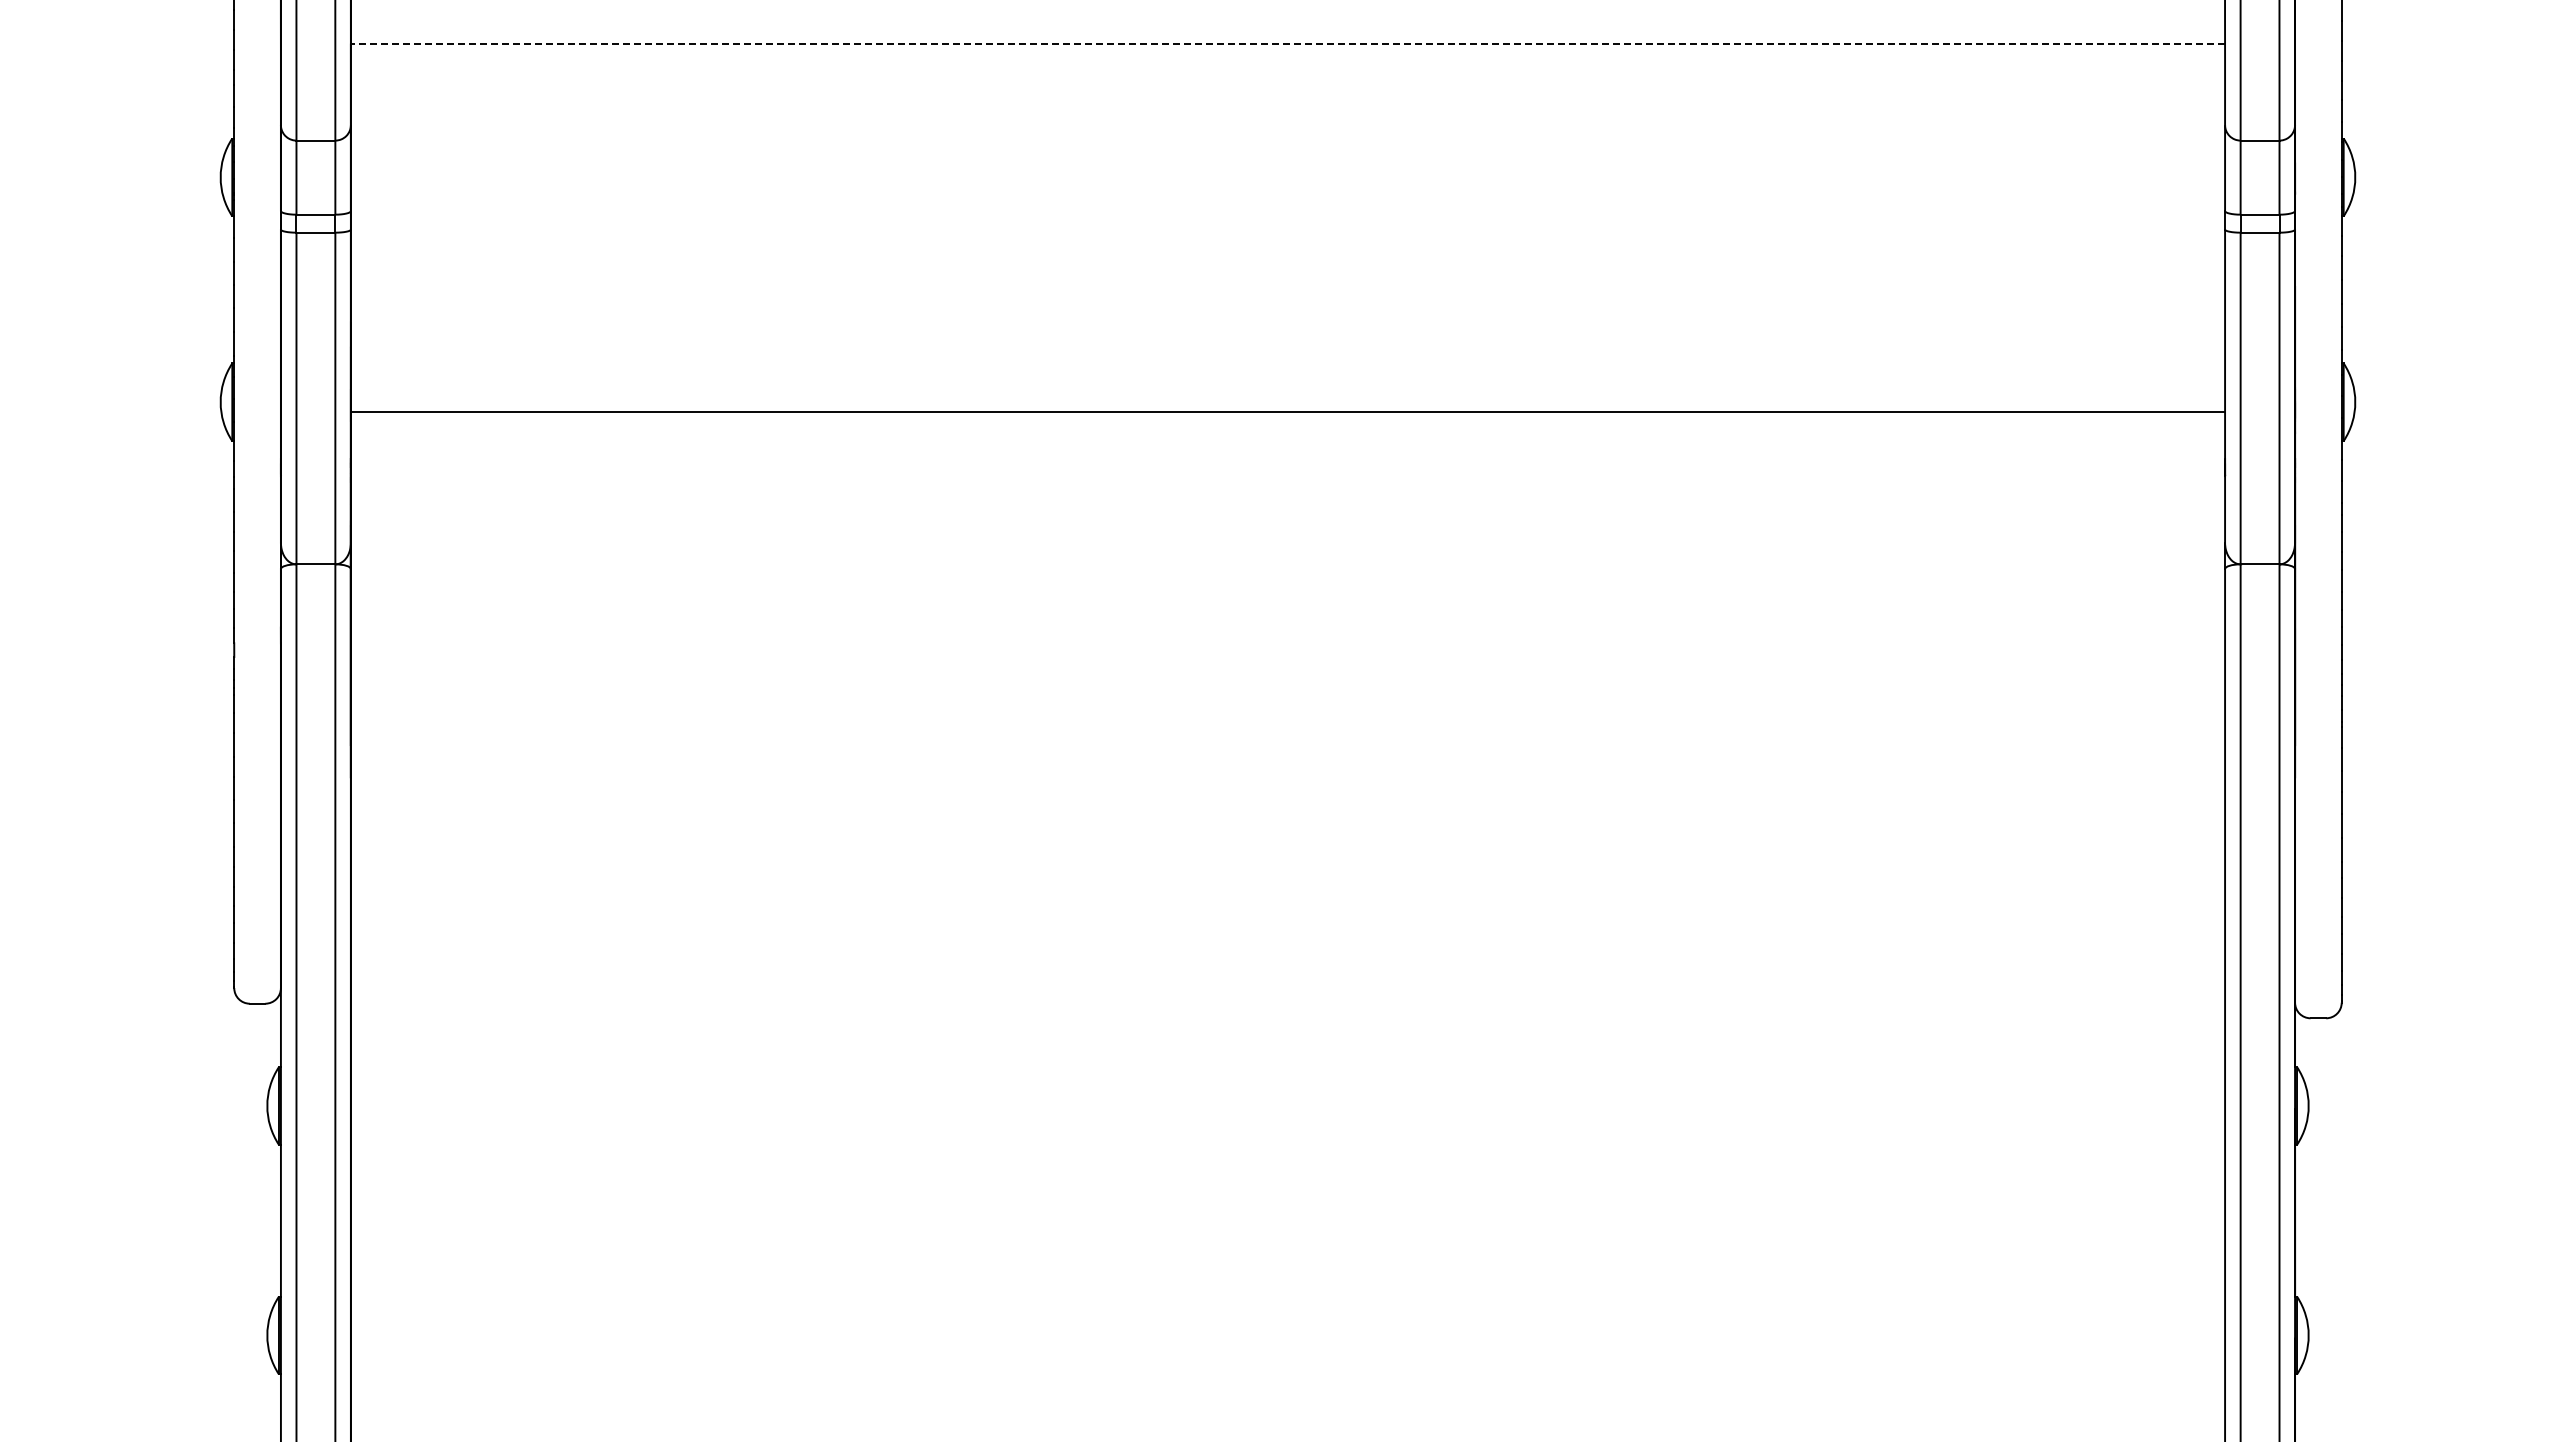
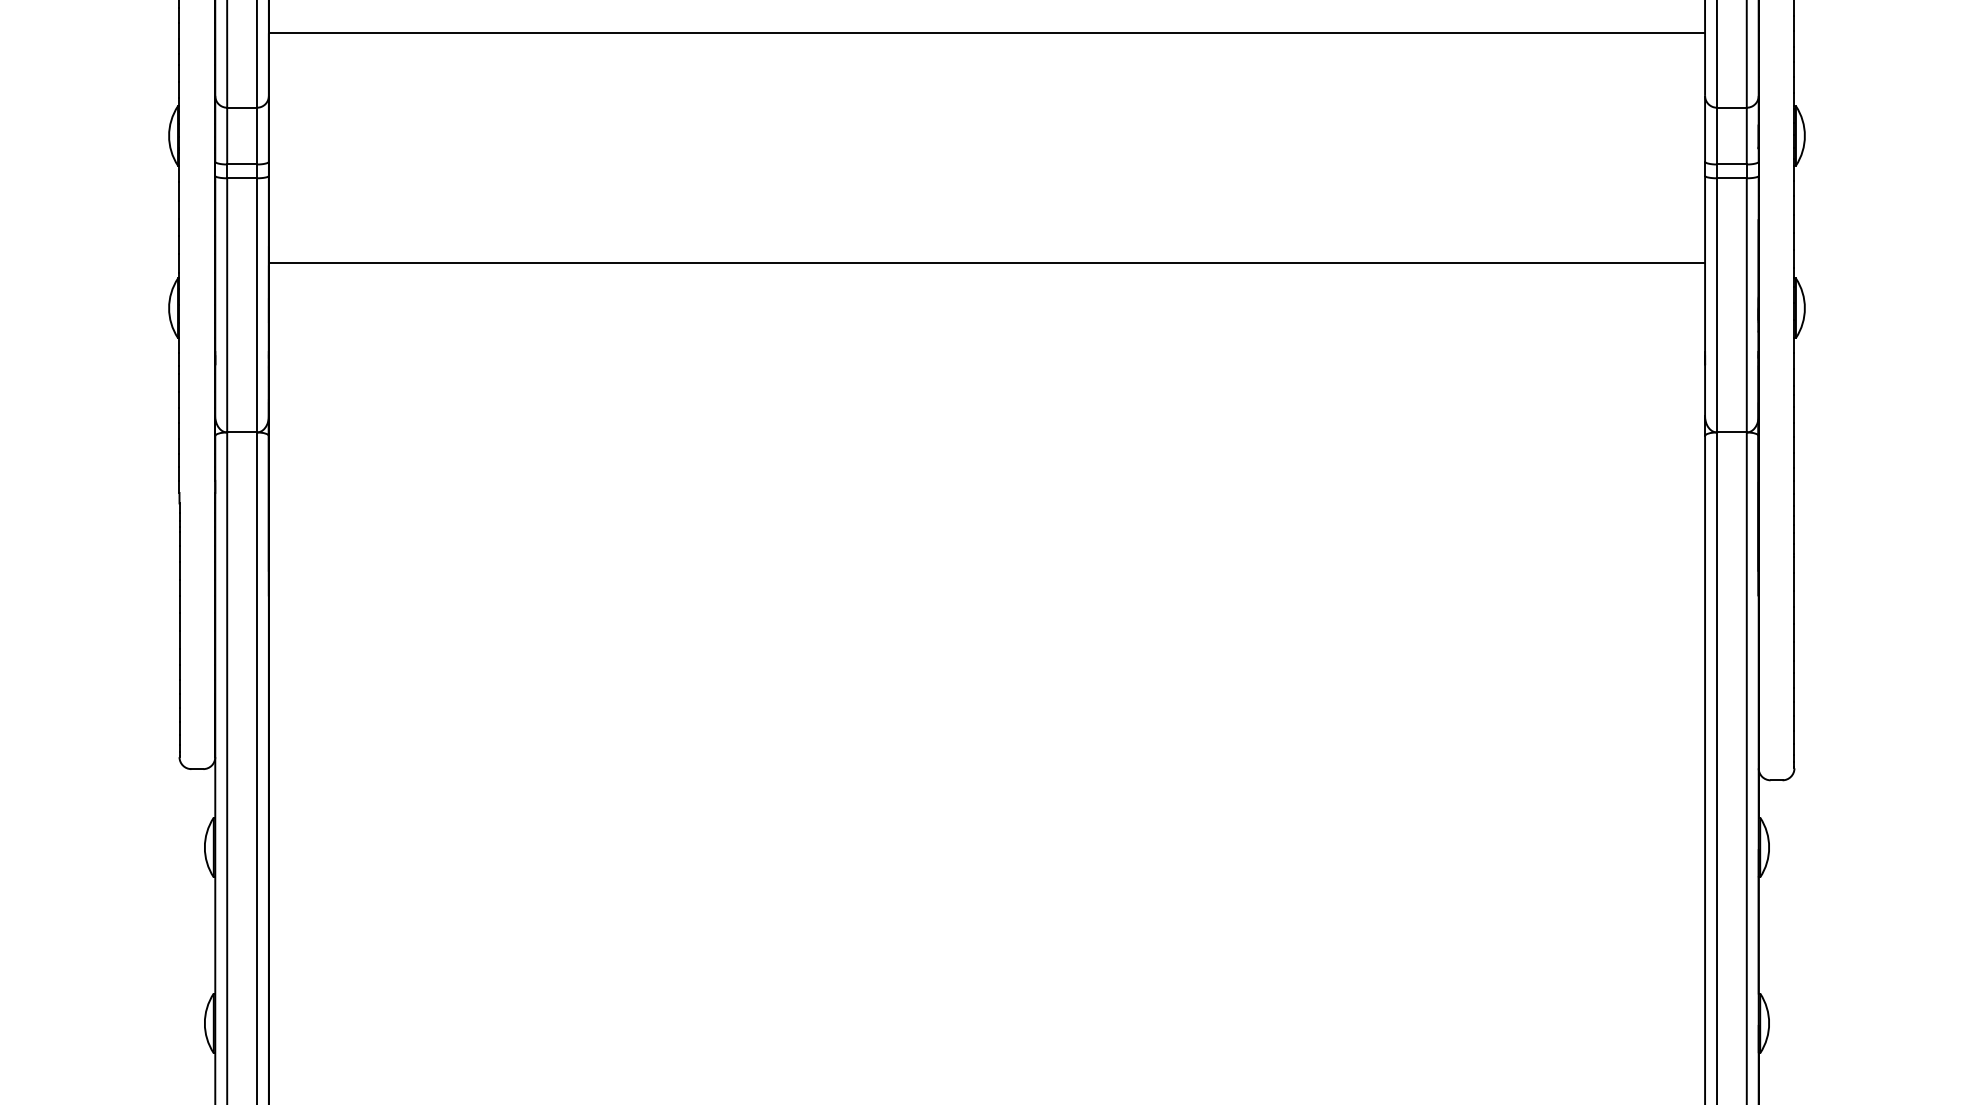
line: (1287, 43) -> (986, 33), dashed -> solid
line: (1287, 411) -> (986, 262), moved

